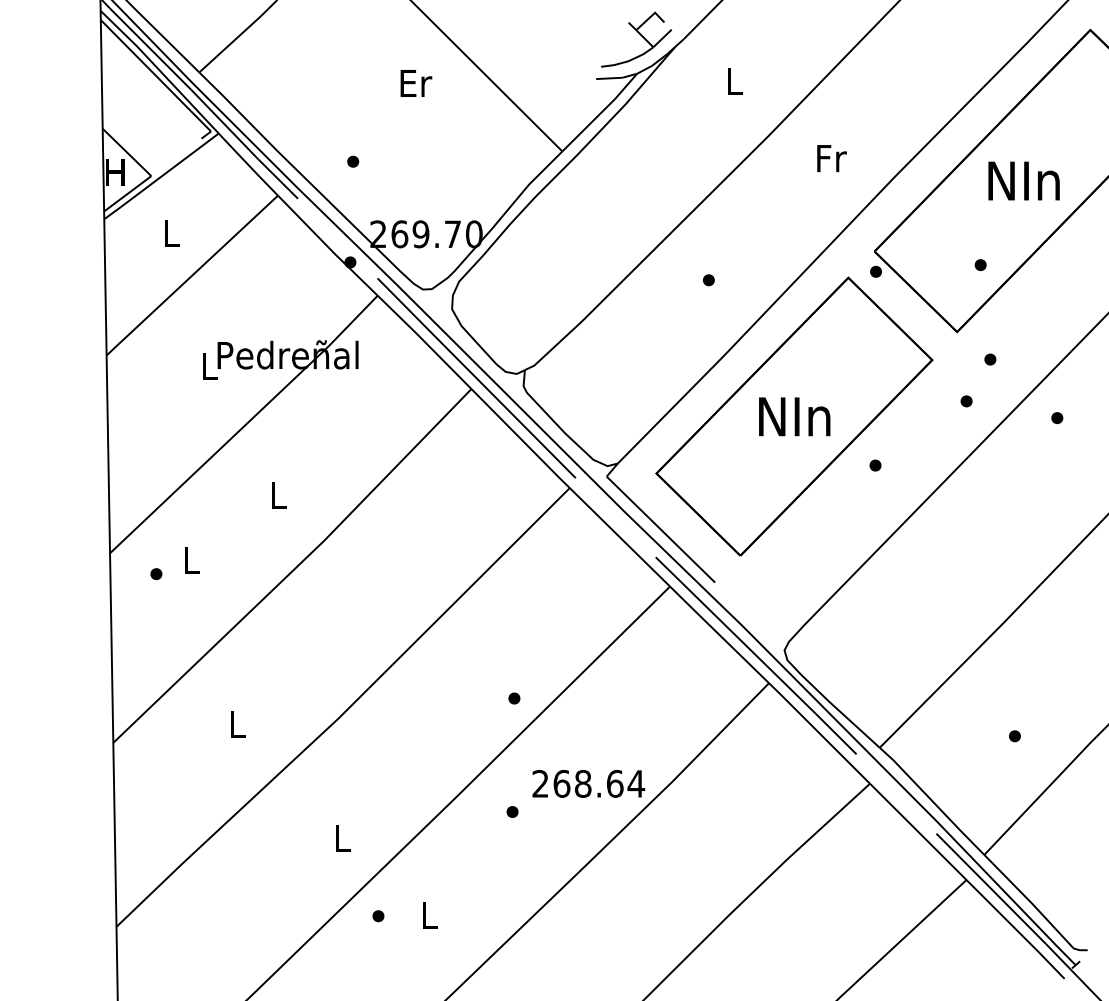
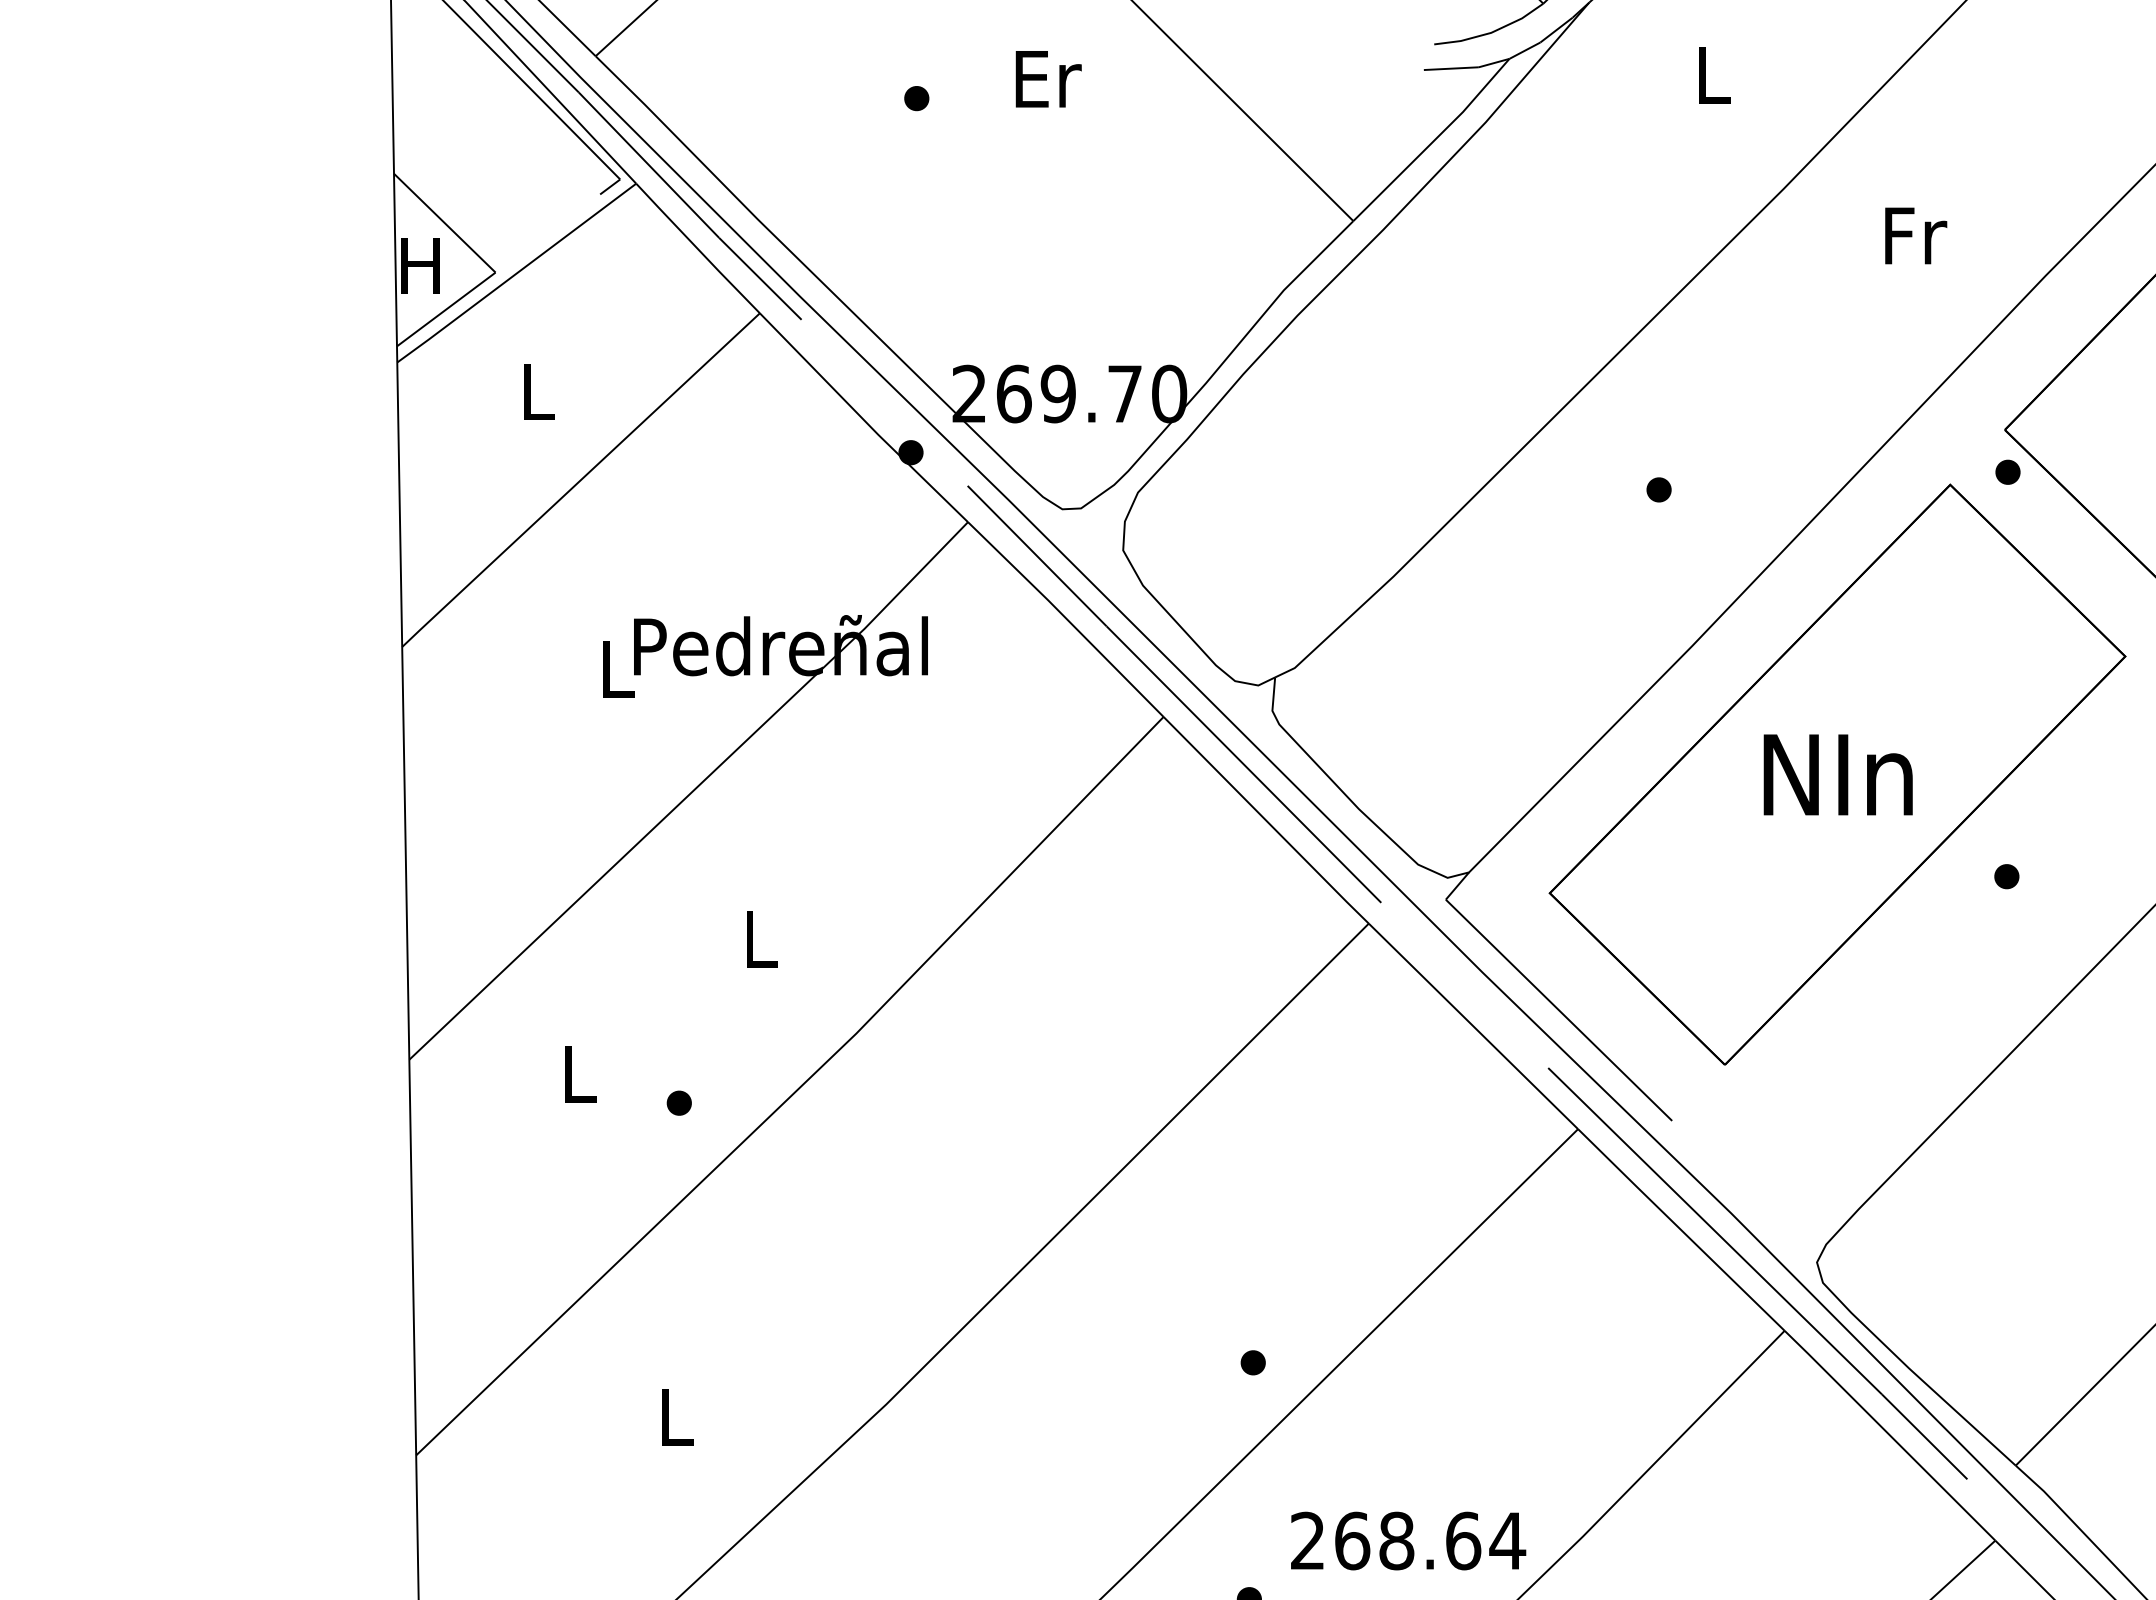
part: (353, 161) -> (917, 98), moved
part: (156, 573) -> (679, 1101), moved

